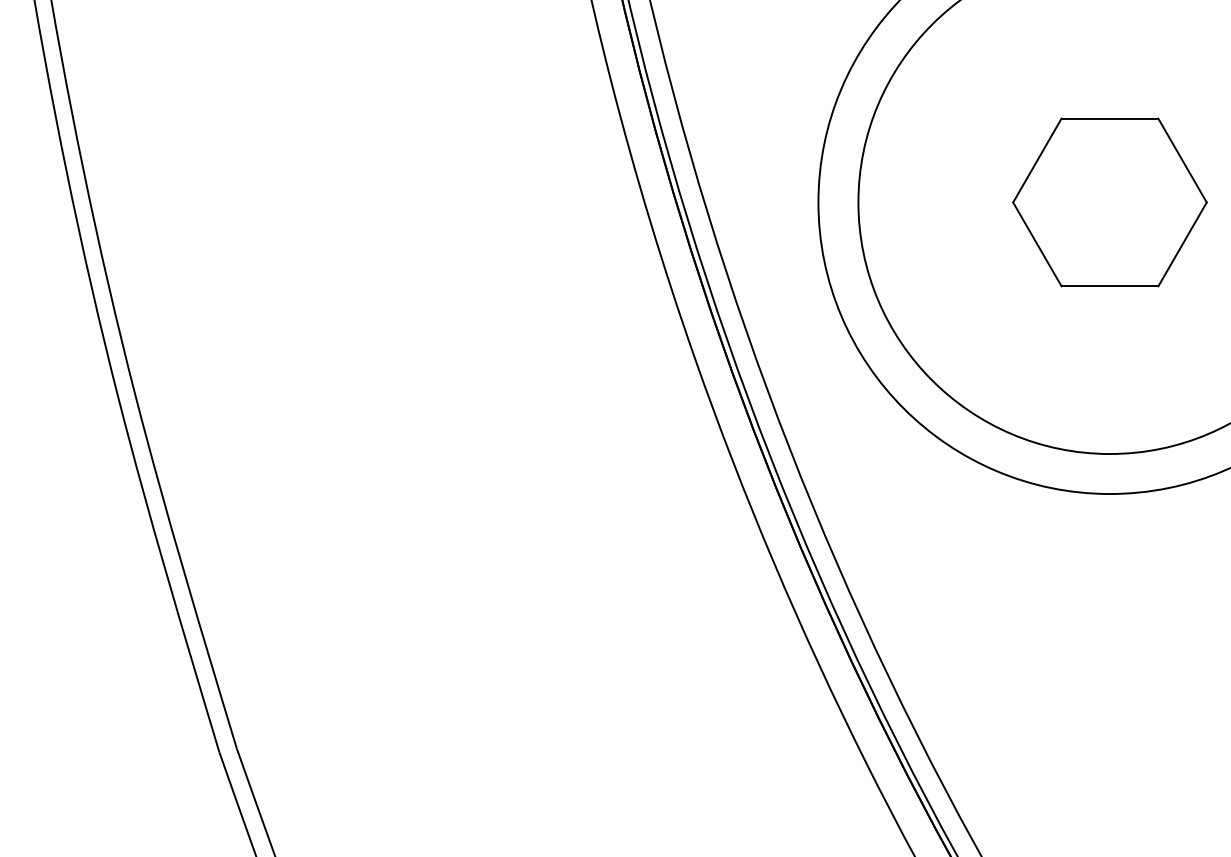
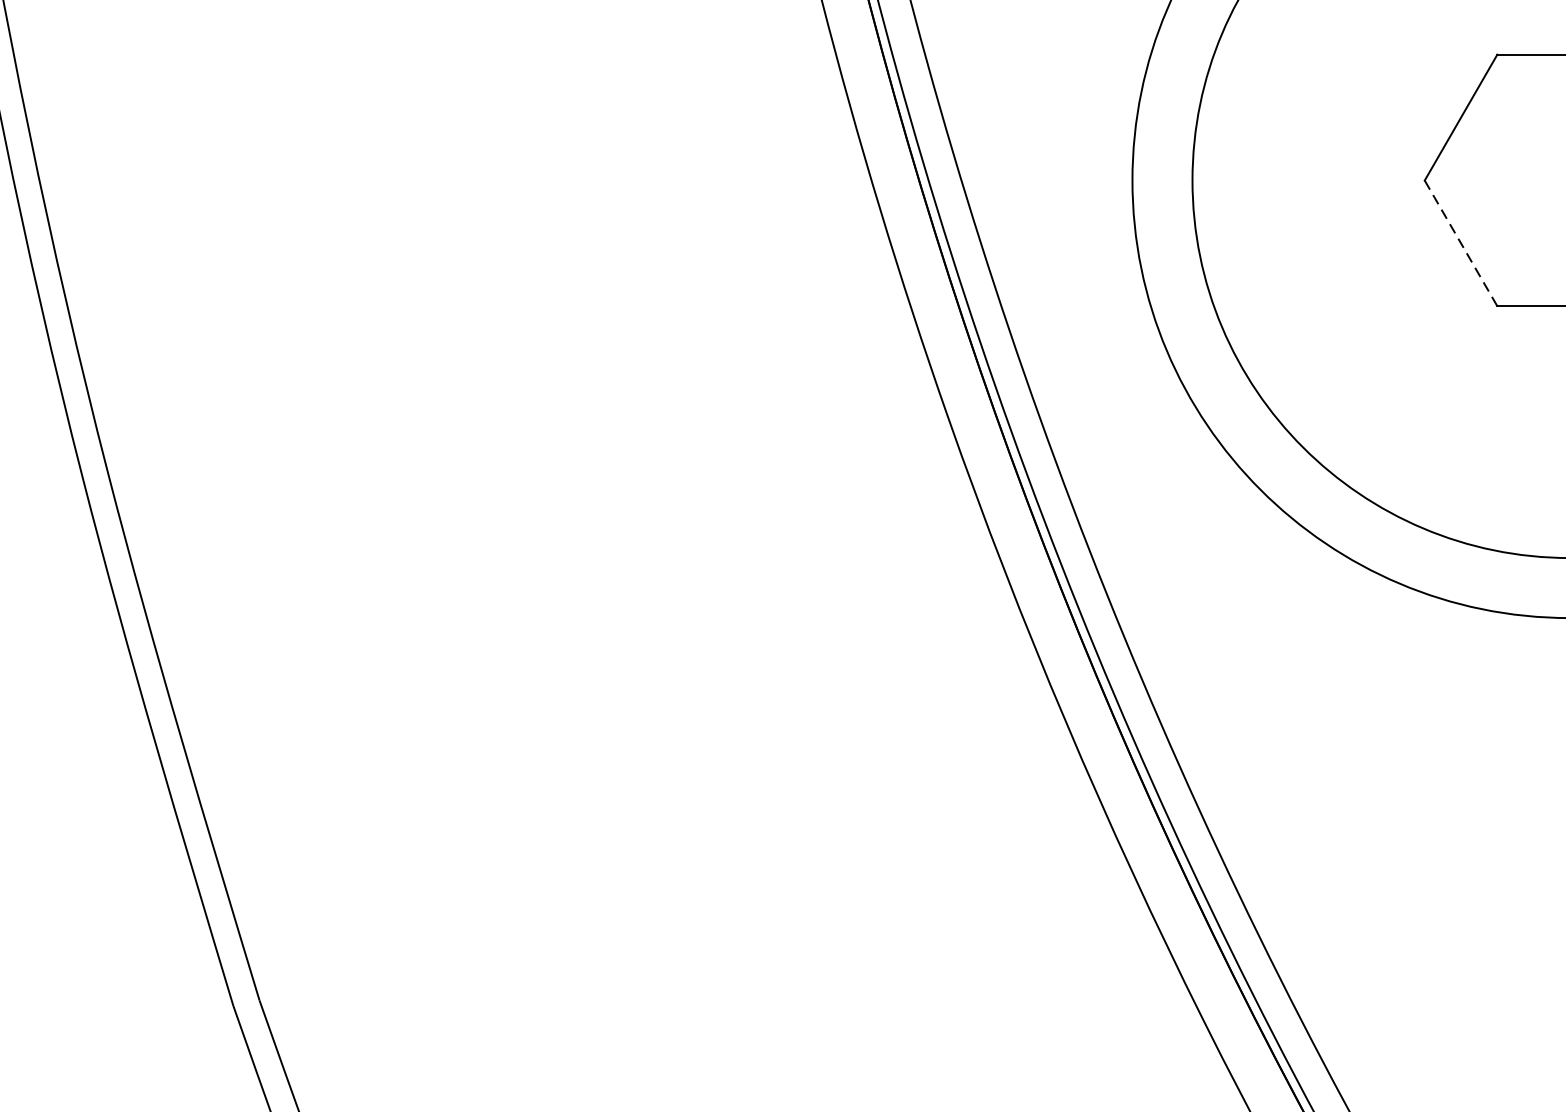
line: (1037, 244) -> (1461, 243), solid -> dashed

